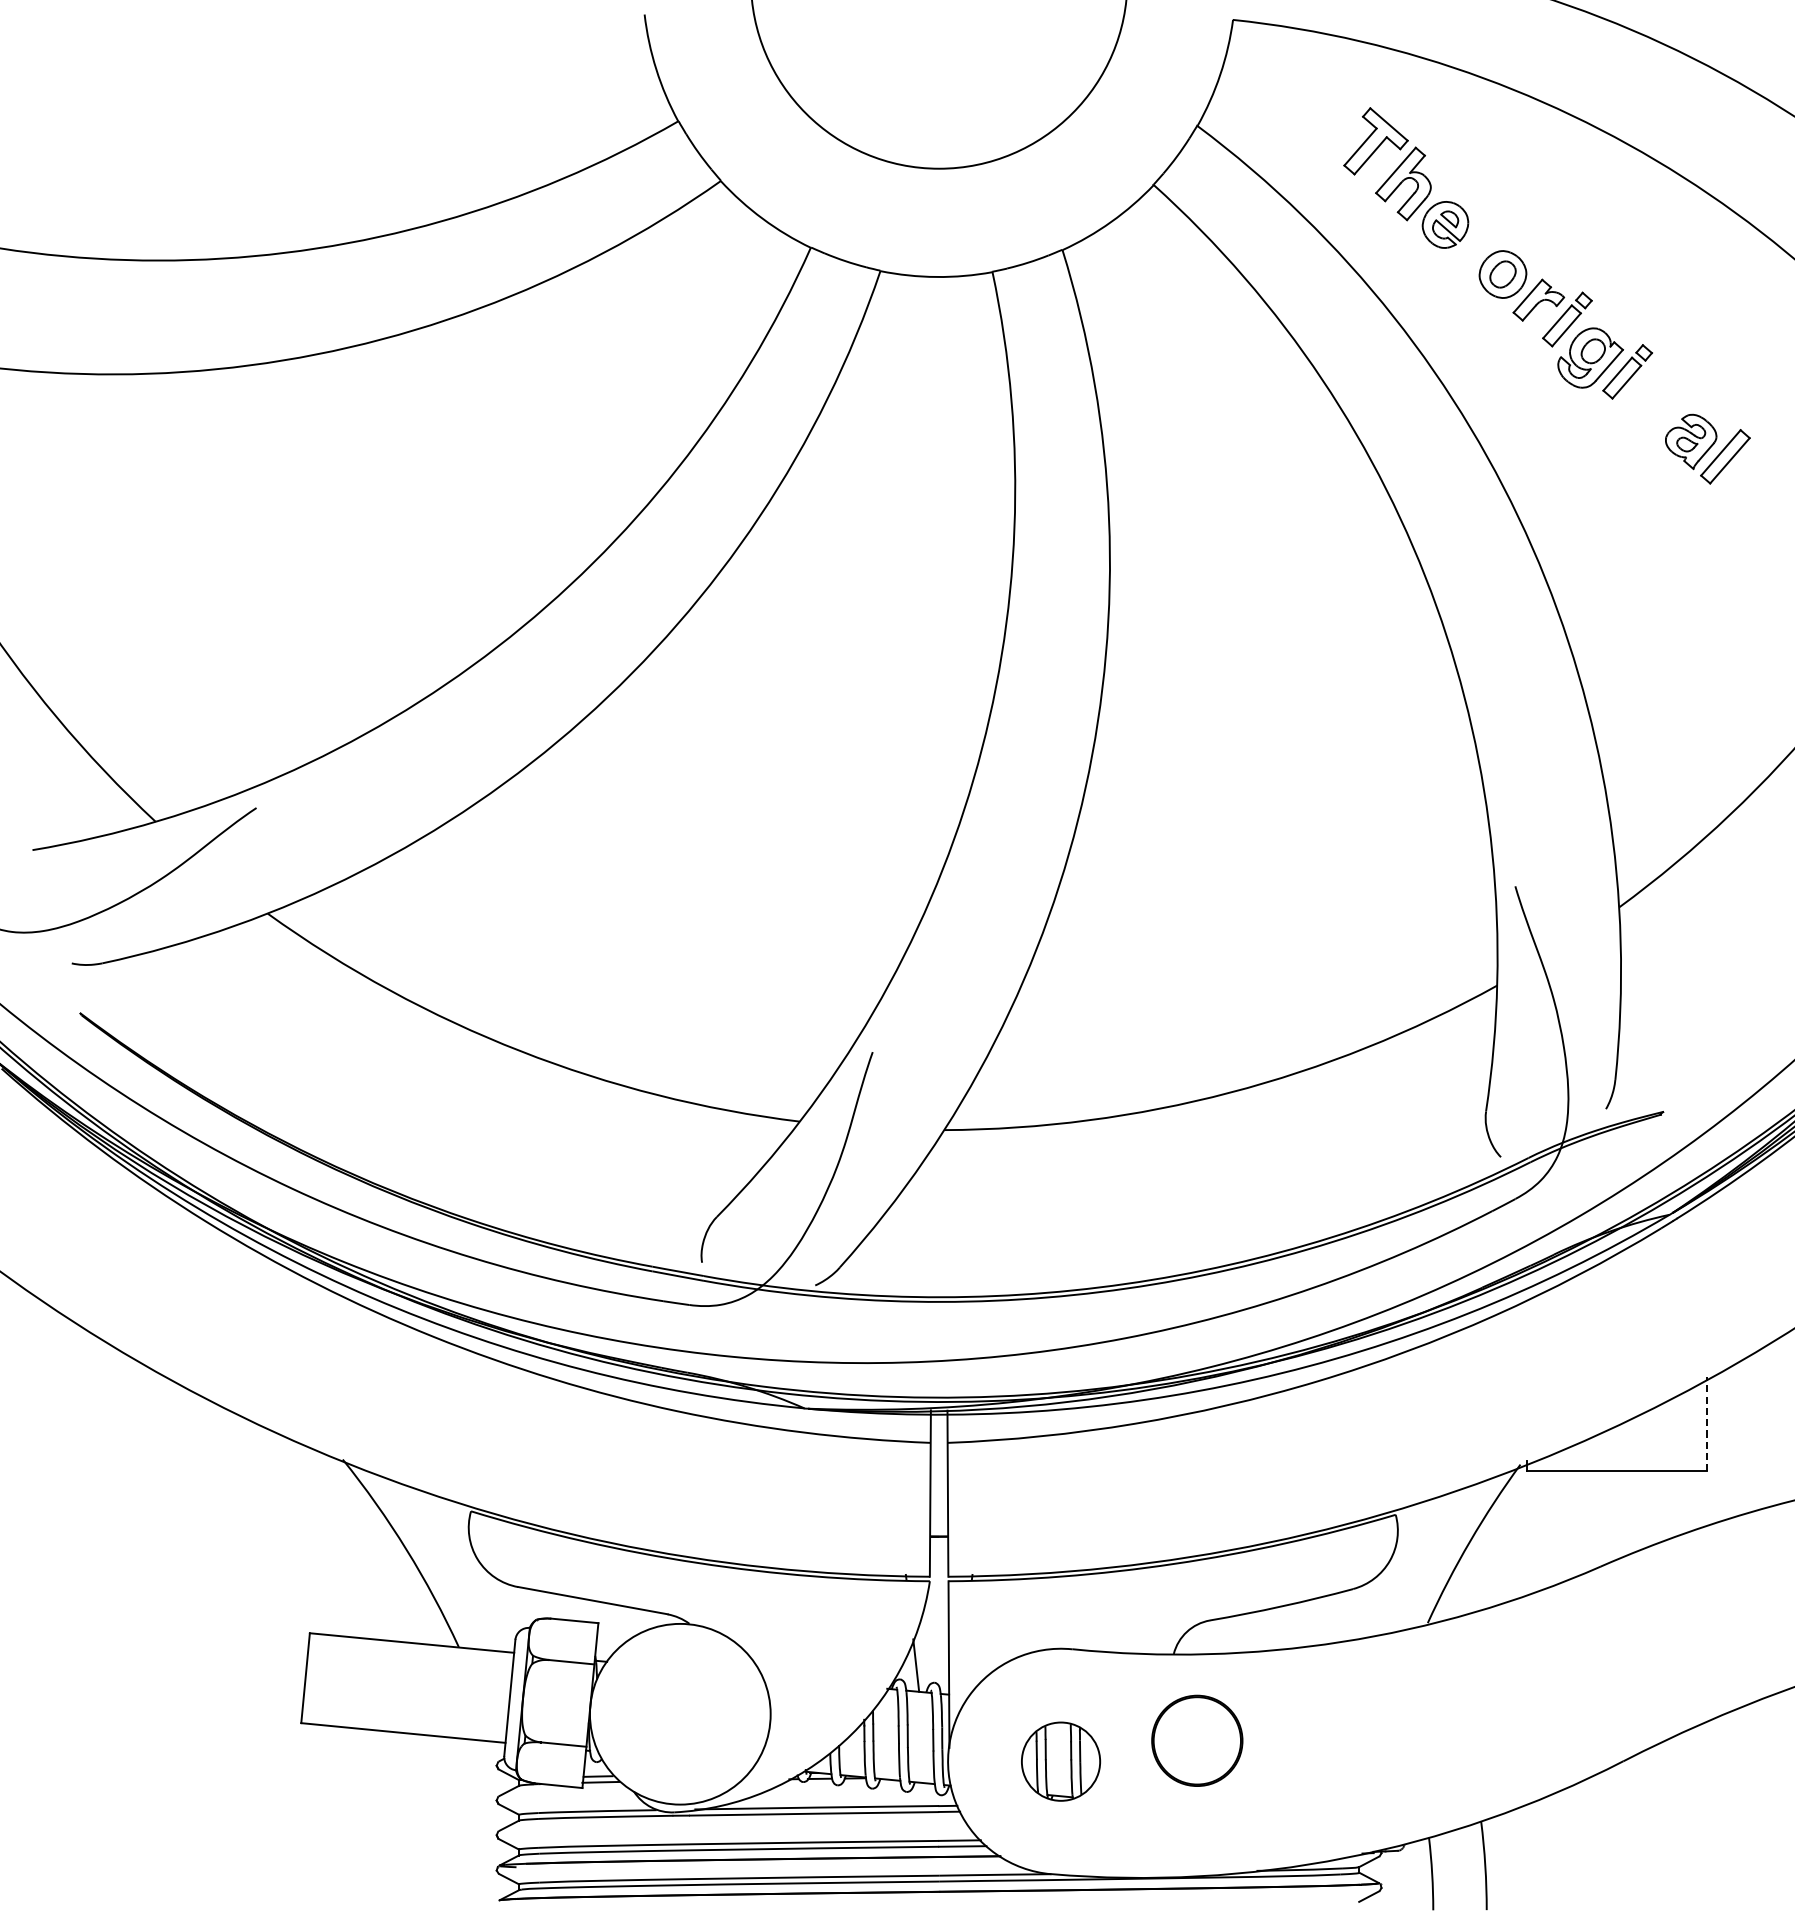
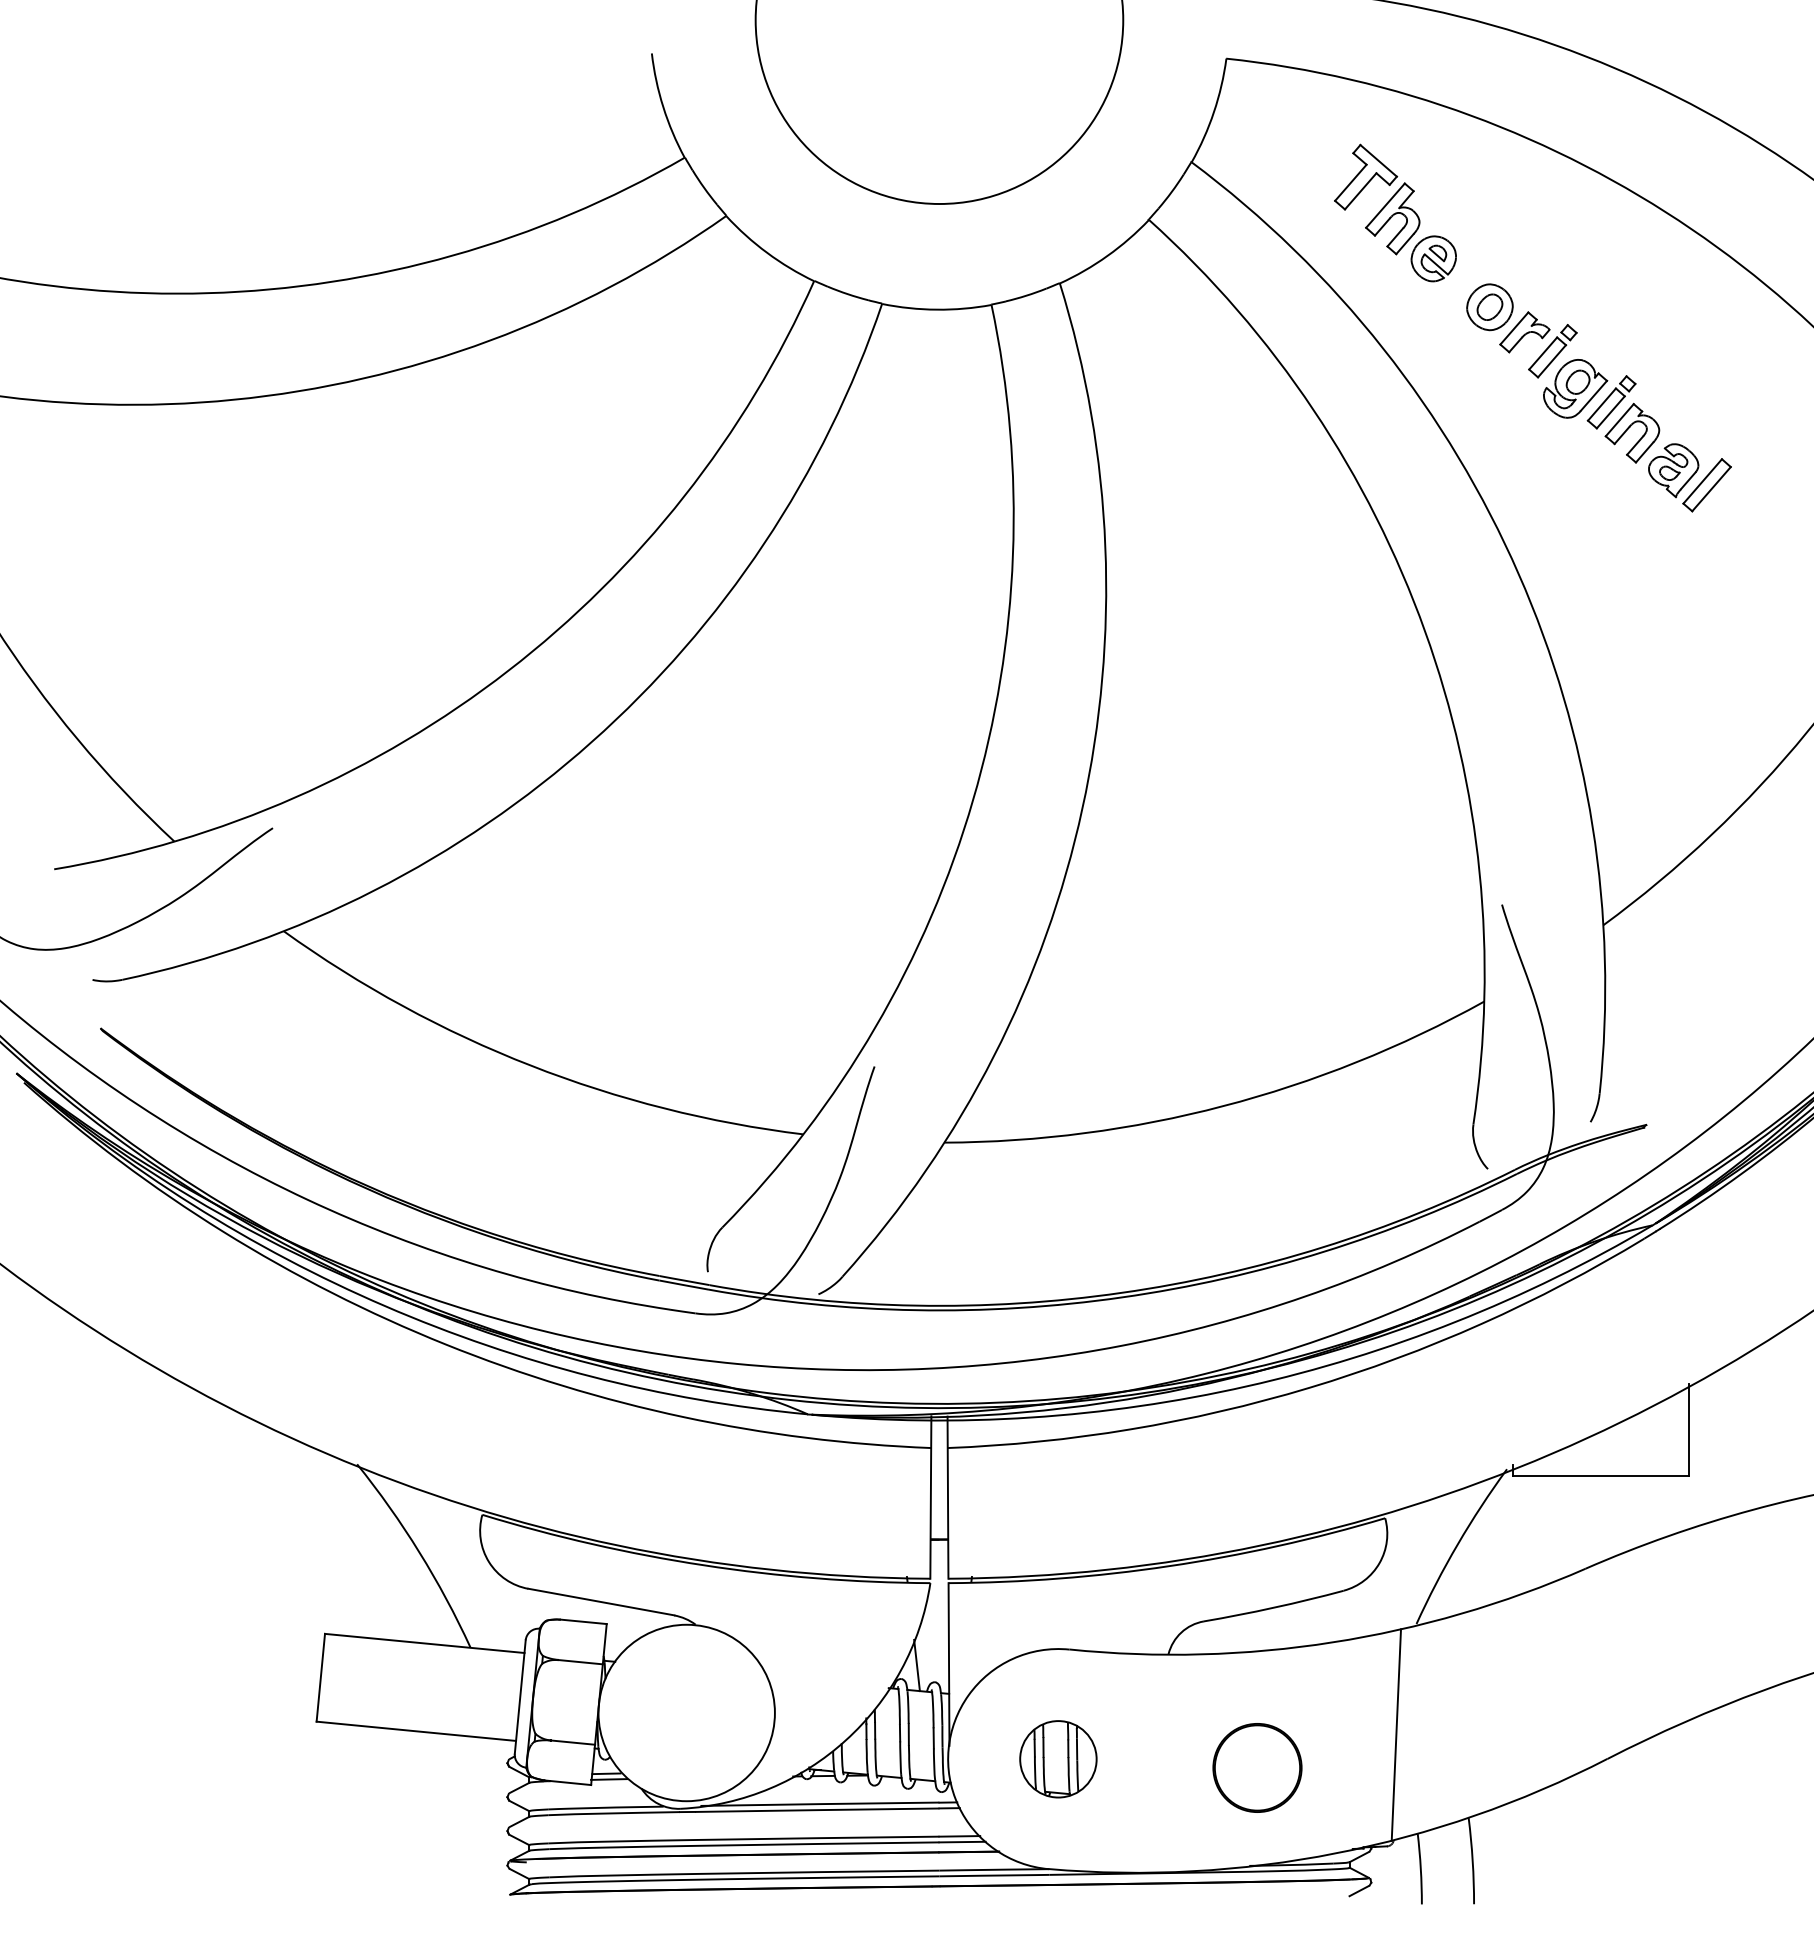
part: (1648, 402) -> (1632, 432), added
line: (1707, 1423) -> (1689, 1429), dashed -> solid
line: (1407, 1736) -> (1396, 1734), added
circle: (1197, 1740) -> (1257, 1767), moved

